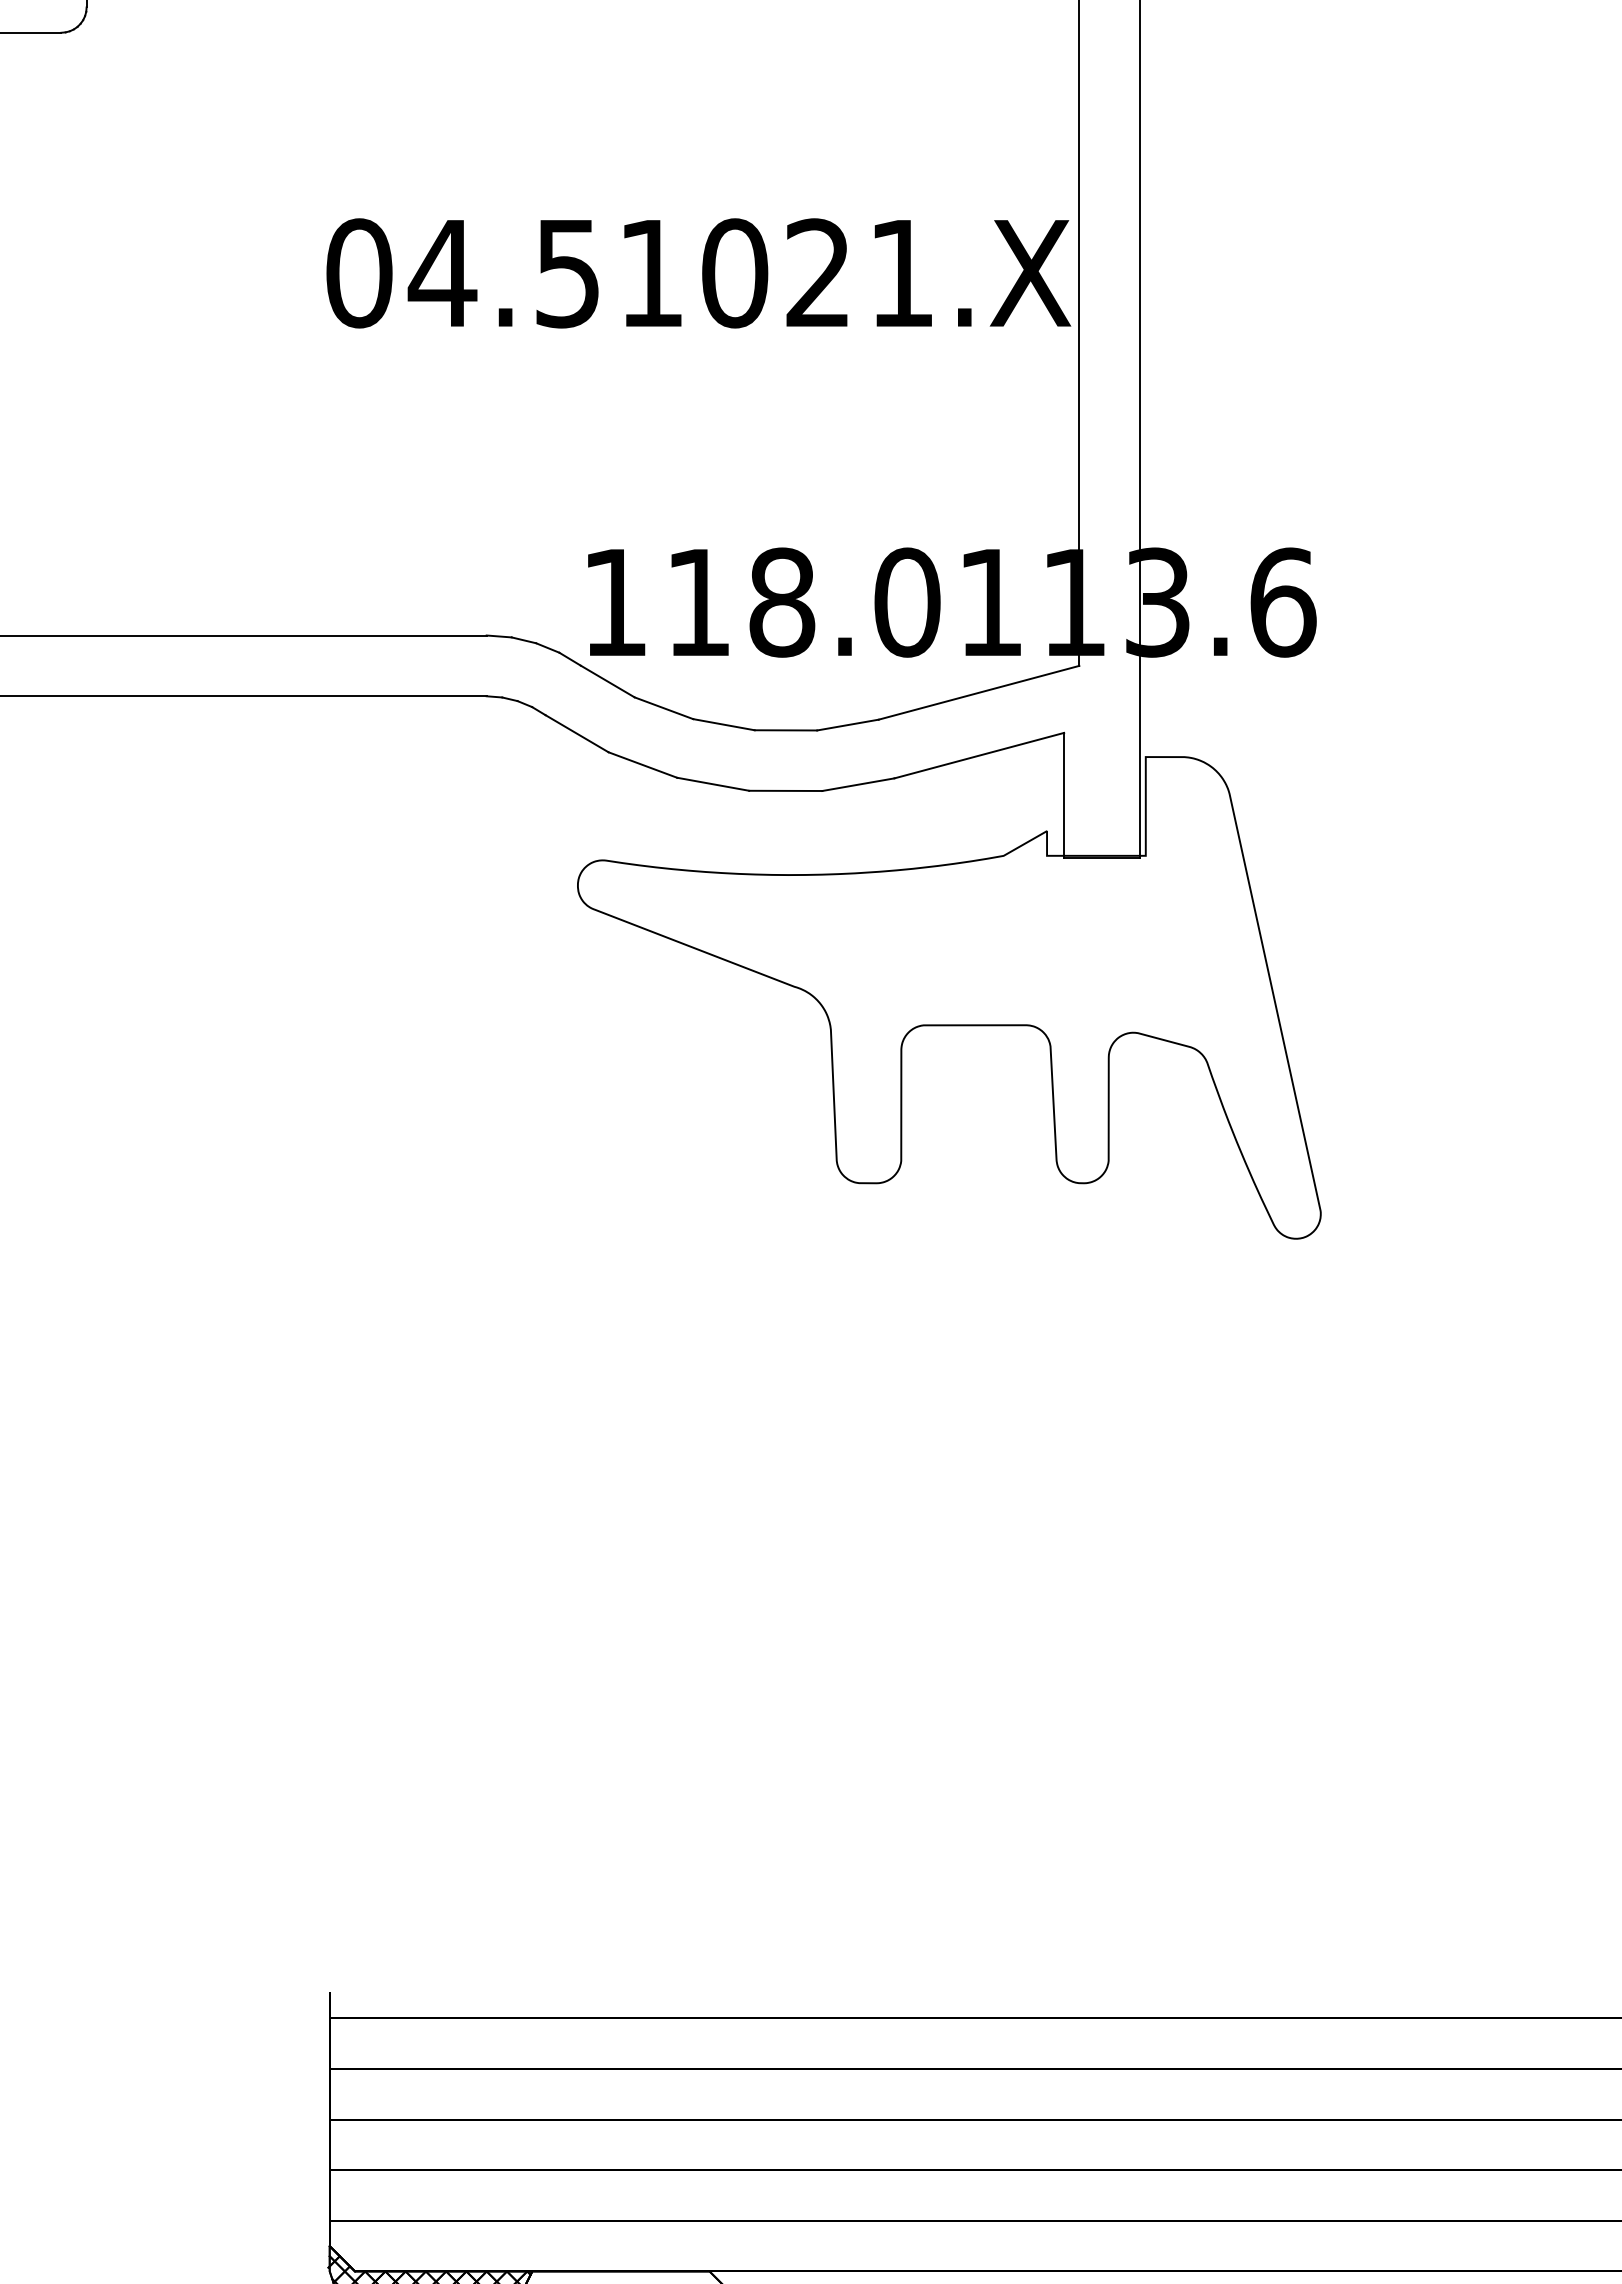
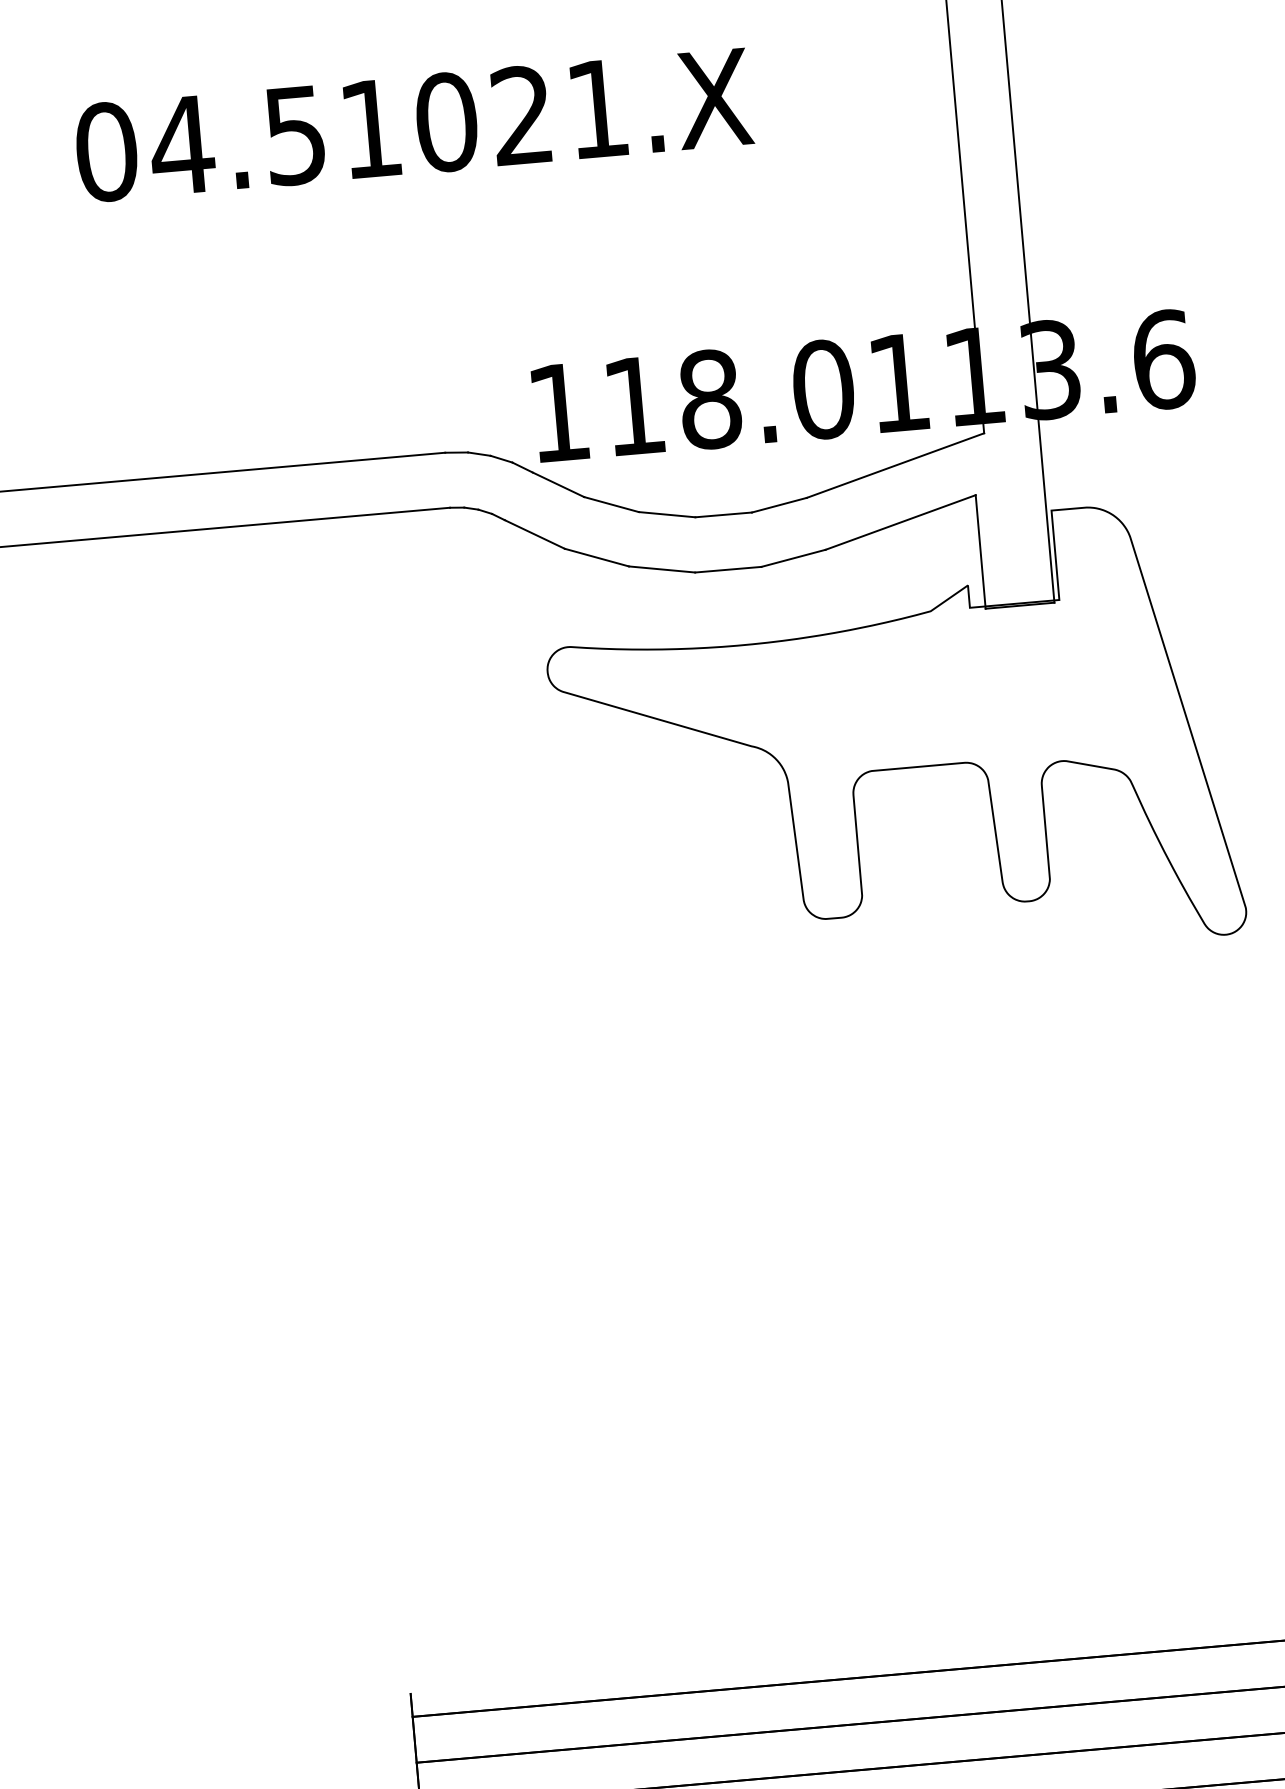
text: (698, 273) -> (413, 125), moved

